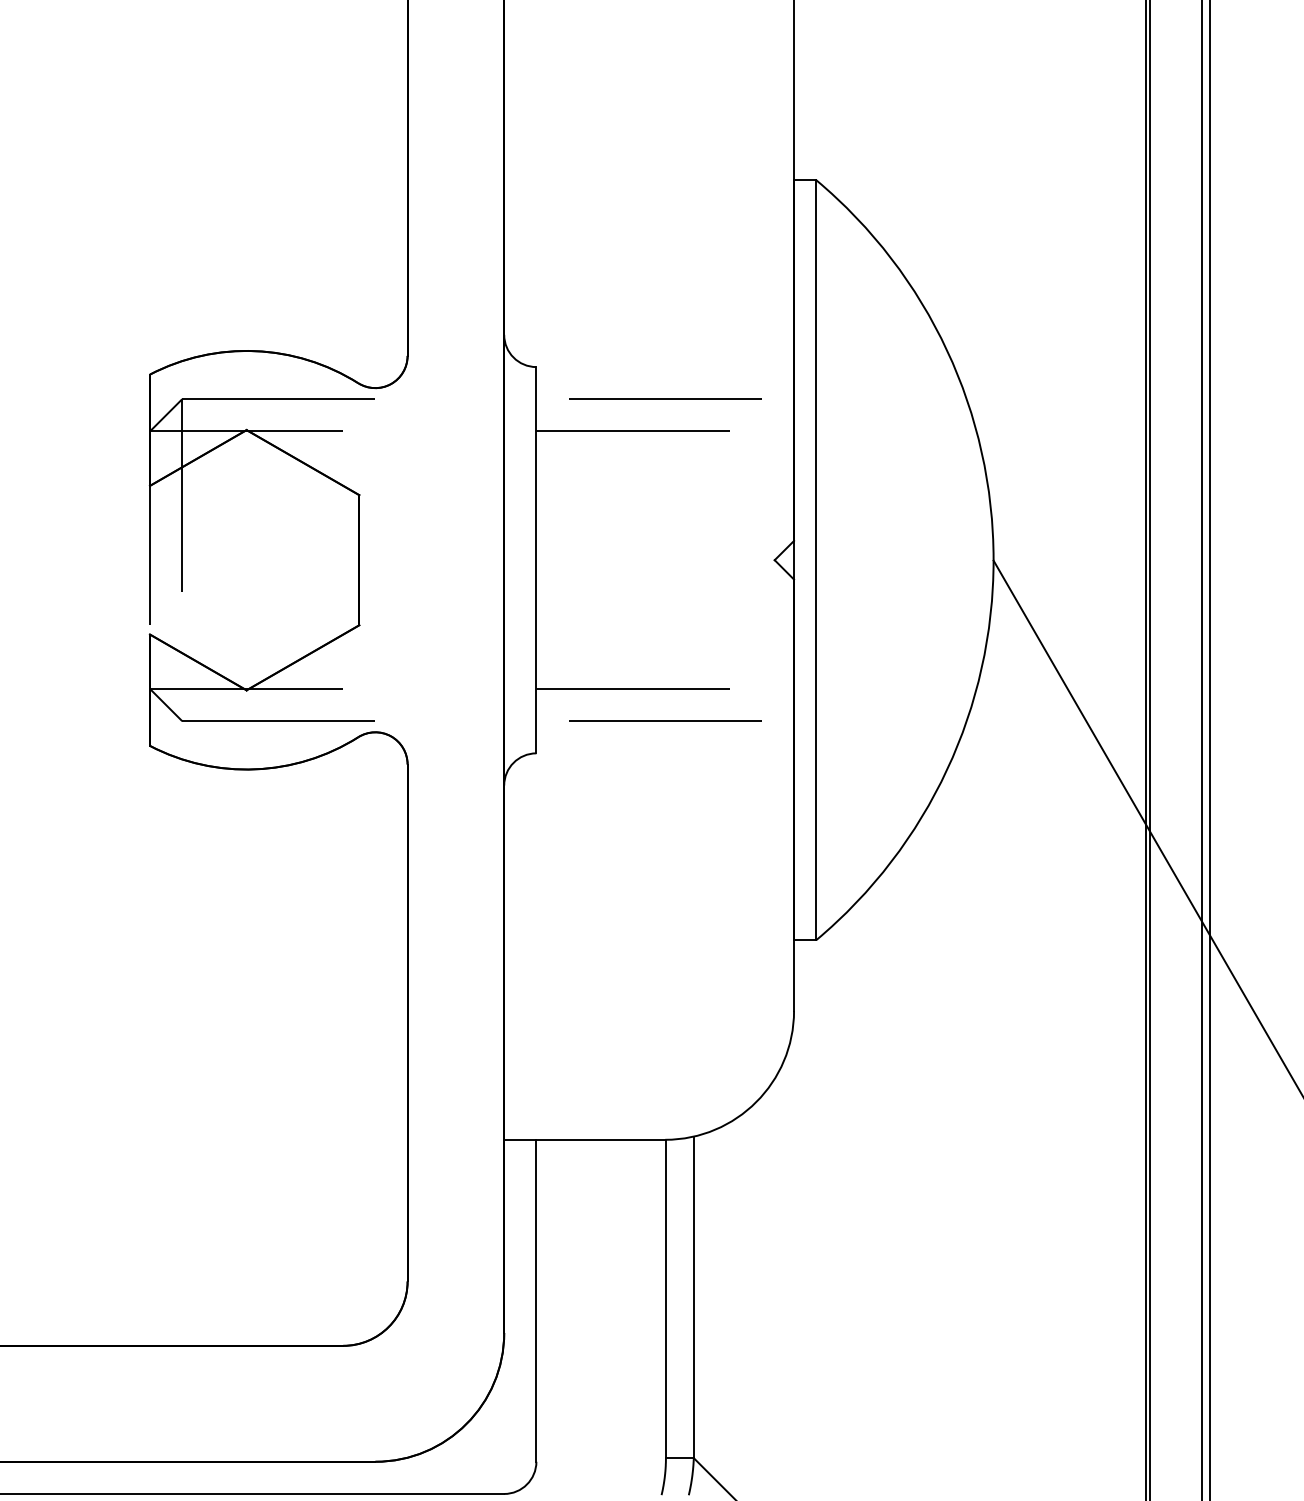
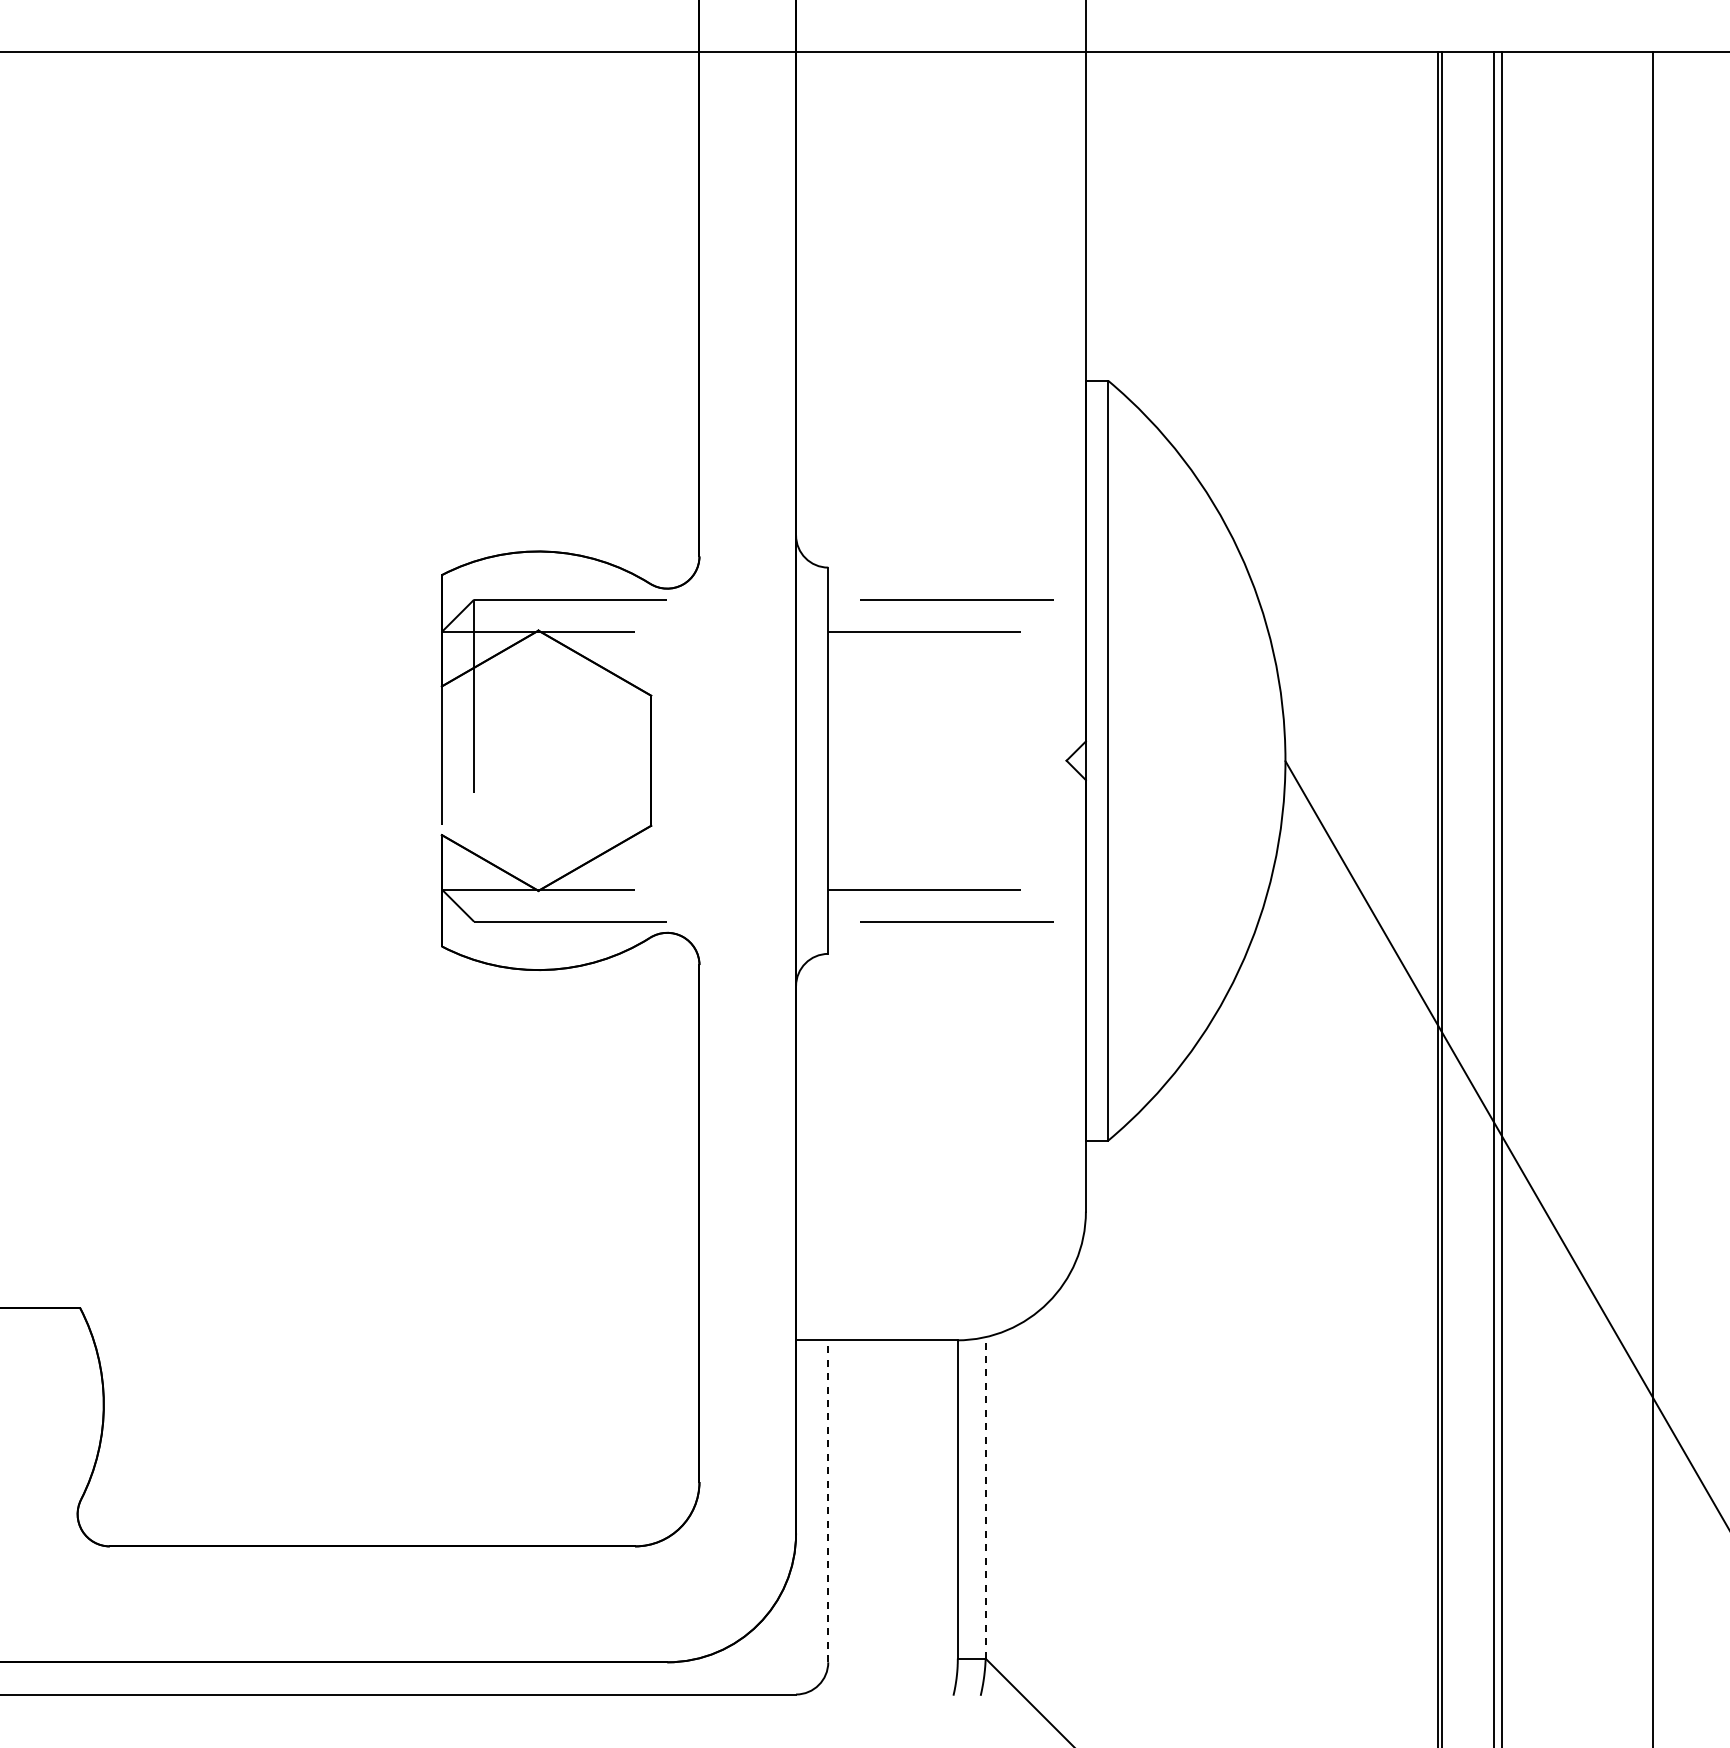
line: (693, 1296) -> (985, 1497), solid -> dashed
line: (536, 1300) -> (828, 1501), solid -> dashed

